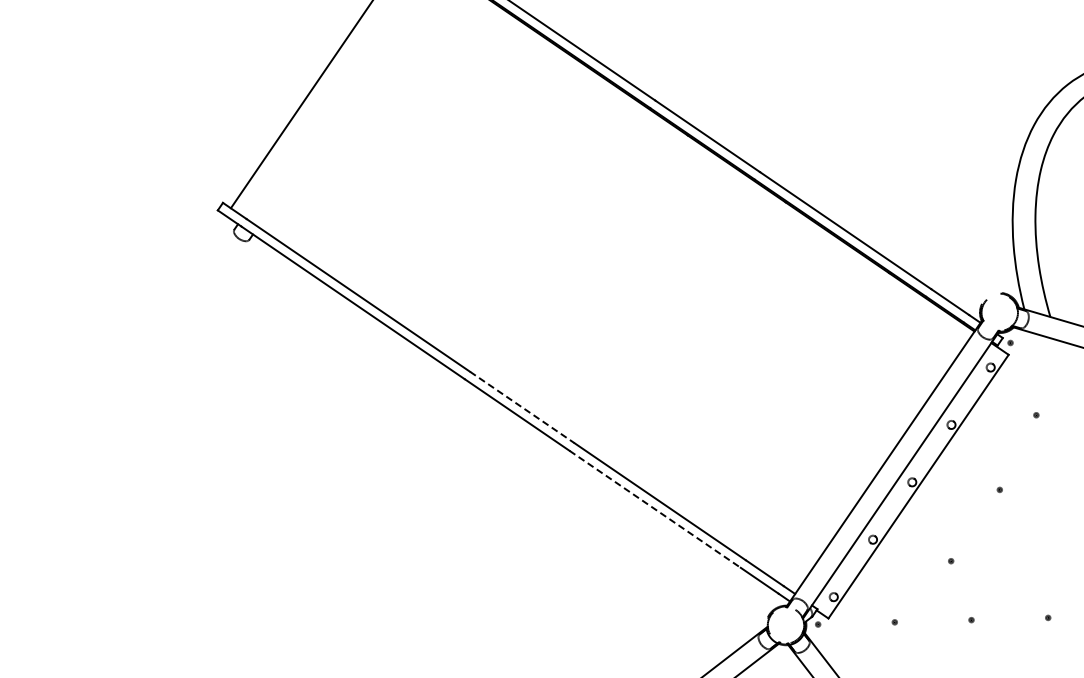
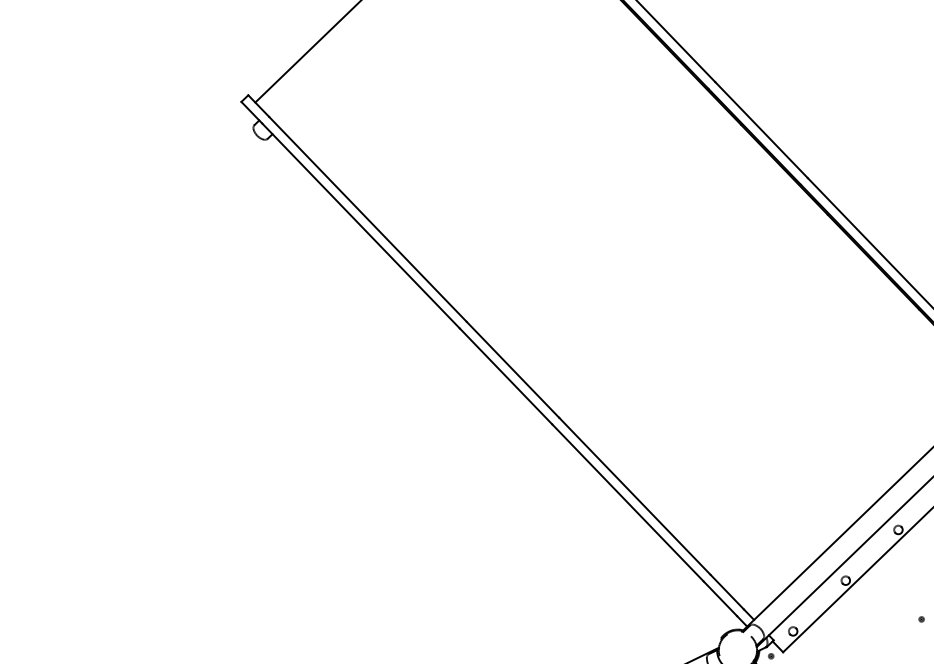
line: (522, 407) -> (513, 369), dashed -> solid
line: (655, 509) -> (628, 503), dashed -> solid

